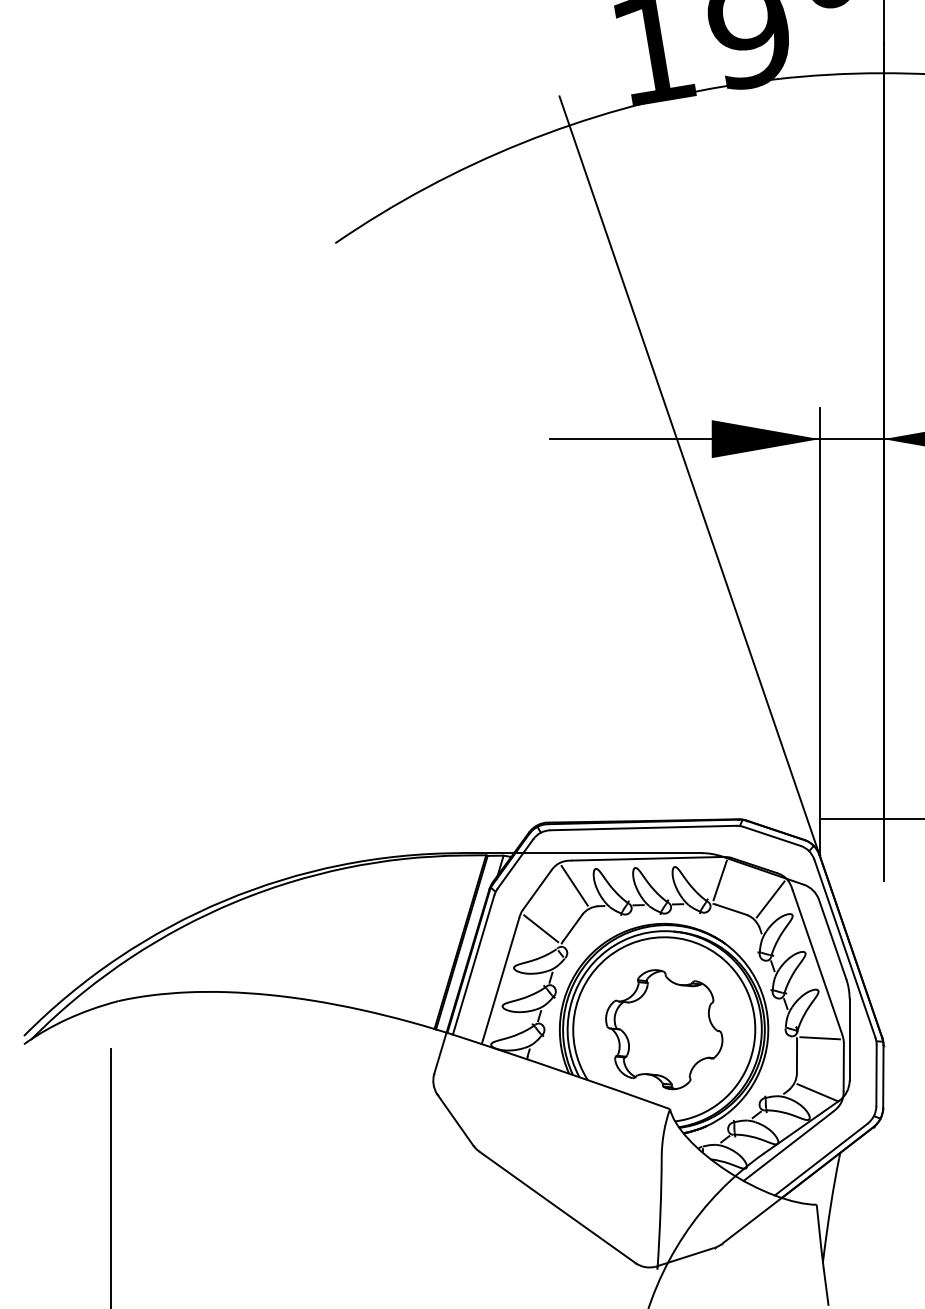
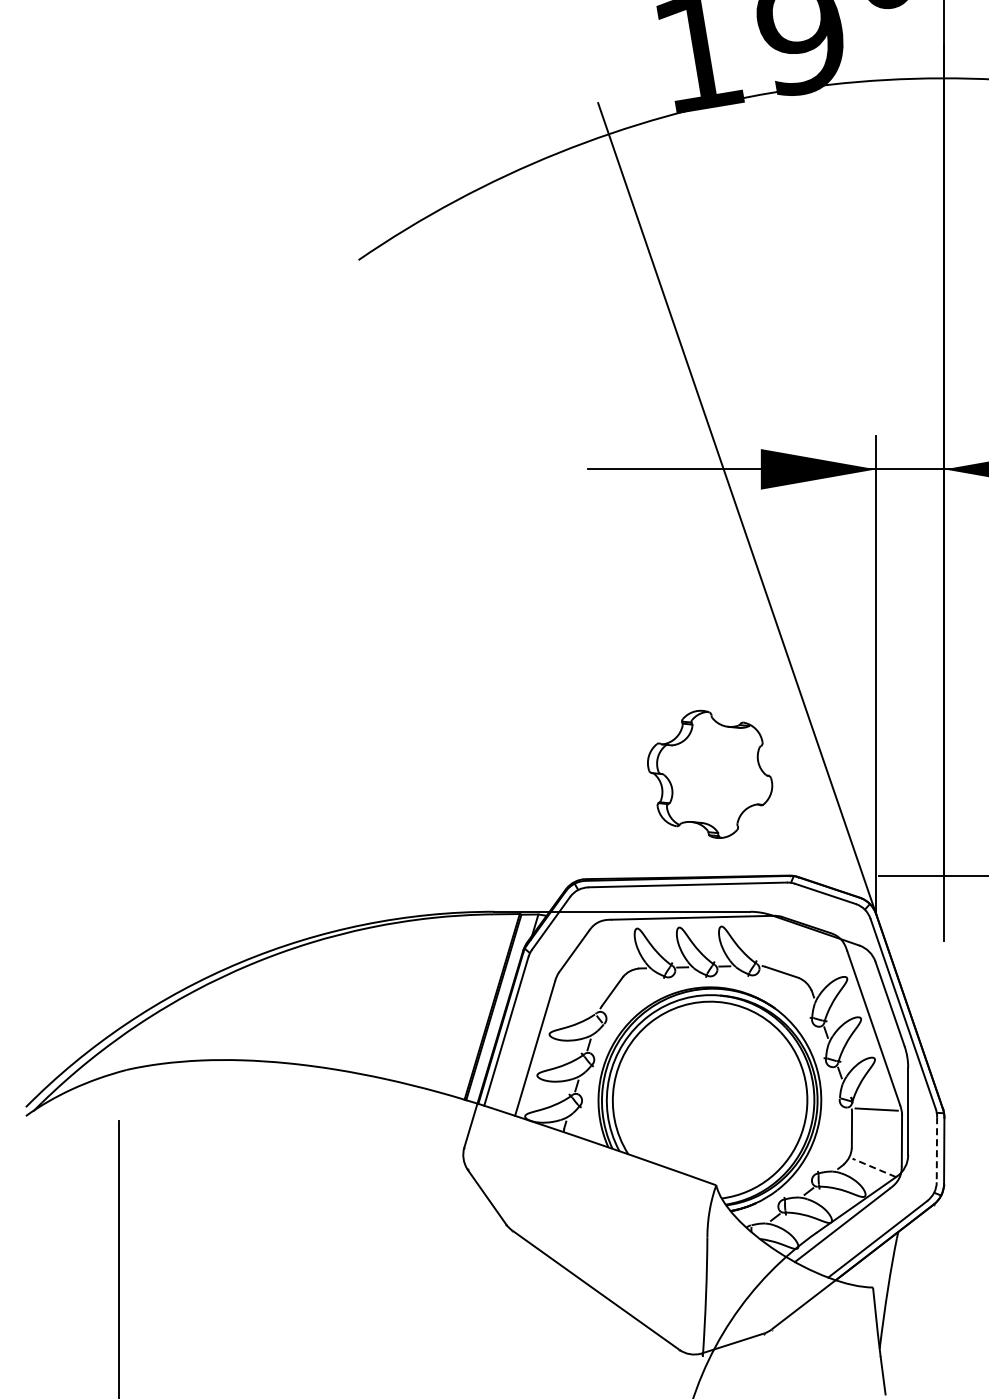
line: (719, 880) -> (769, 940), removed
line: (574, 885) -> (614, 946), removed
line: (770, 899) -> (823, 961), removed
line: (541, 928) -> (578, 992), removed
part: (664, 1028) -> (710, 773), moved
line: (876, 1075) -> (936, 1149), solid -> dashed
line: (818, 1092) -> (874, 1167), solid -> dashed

